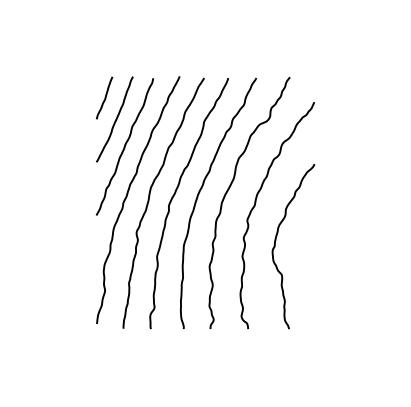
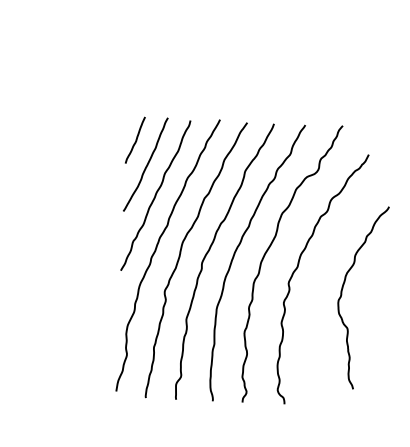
curve: (275, 246) -> (341, 296), moved

